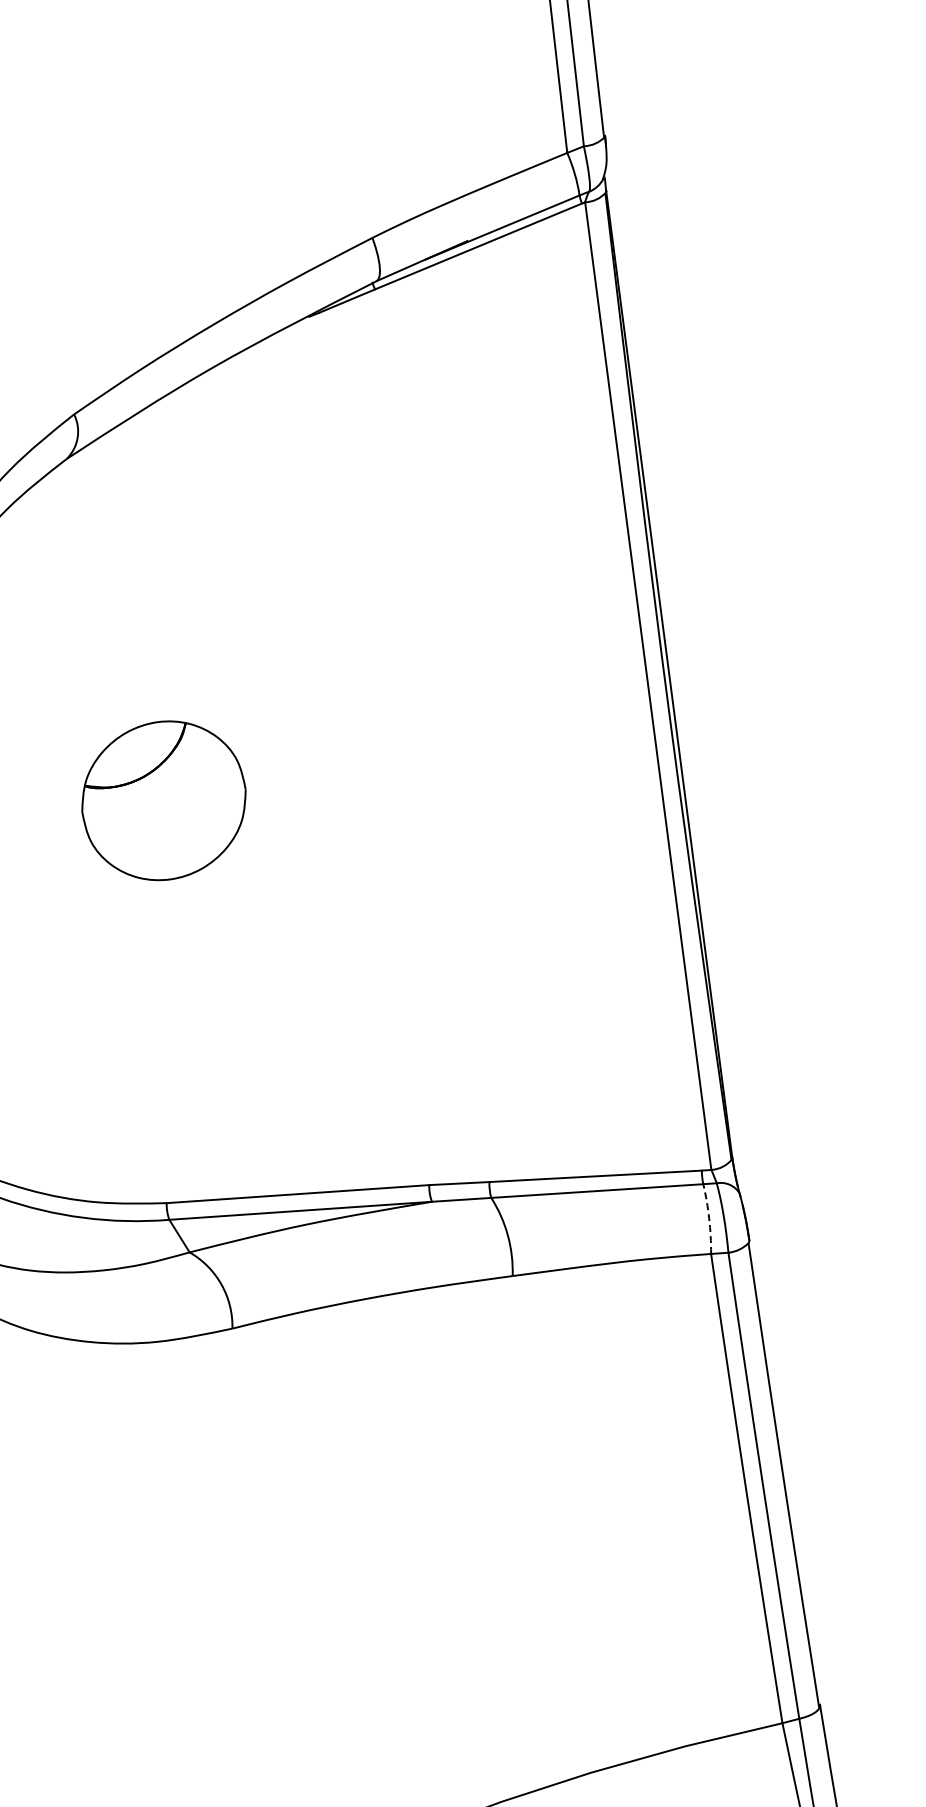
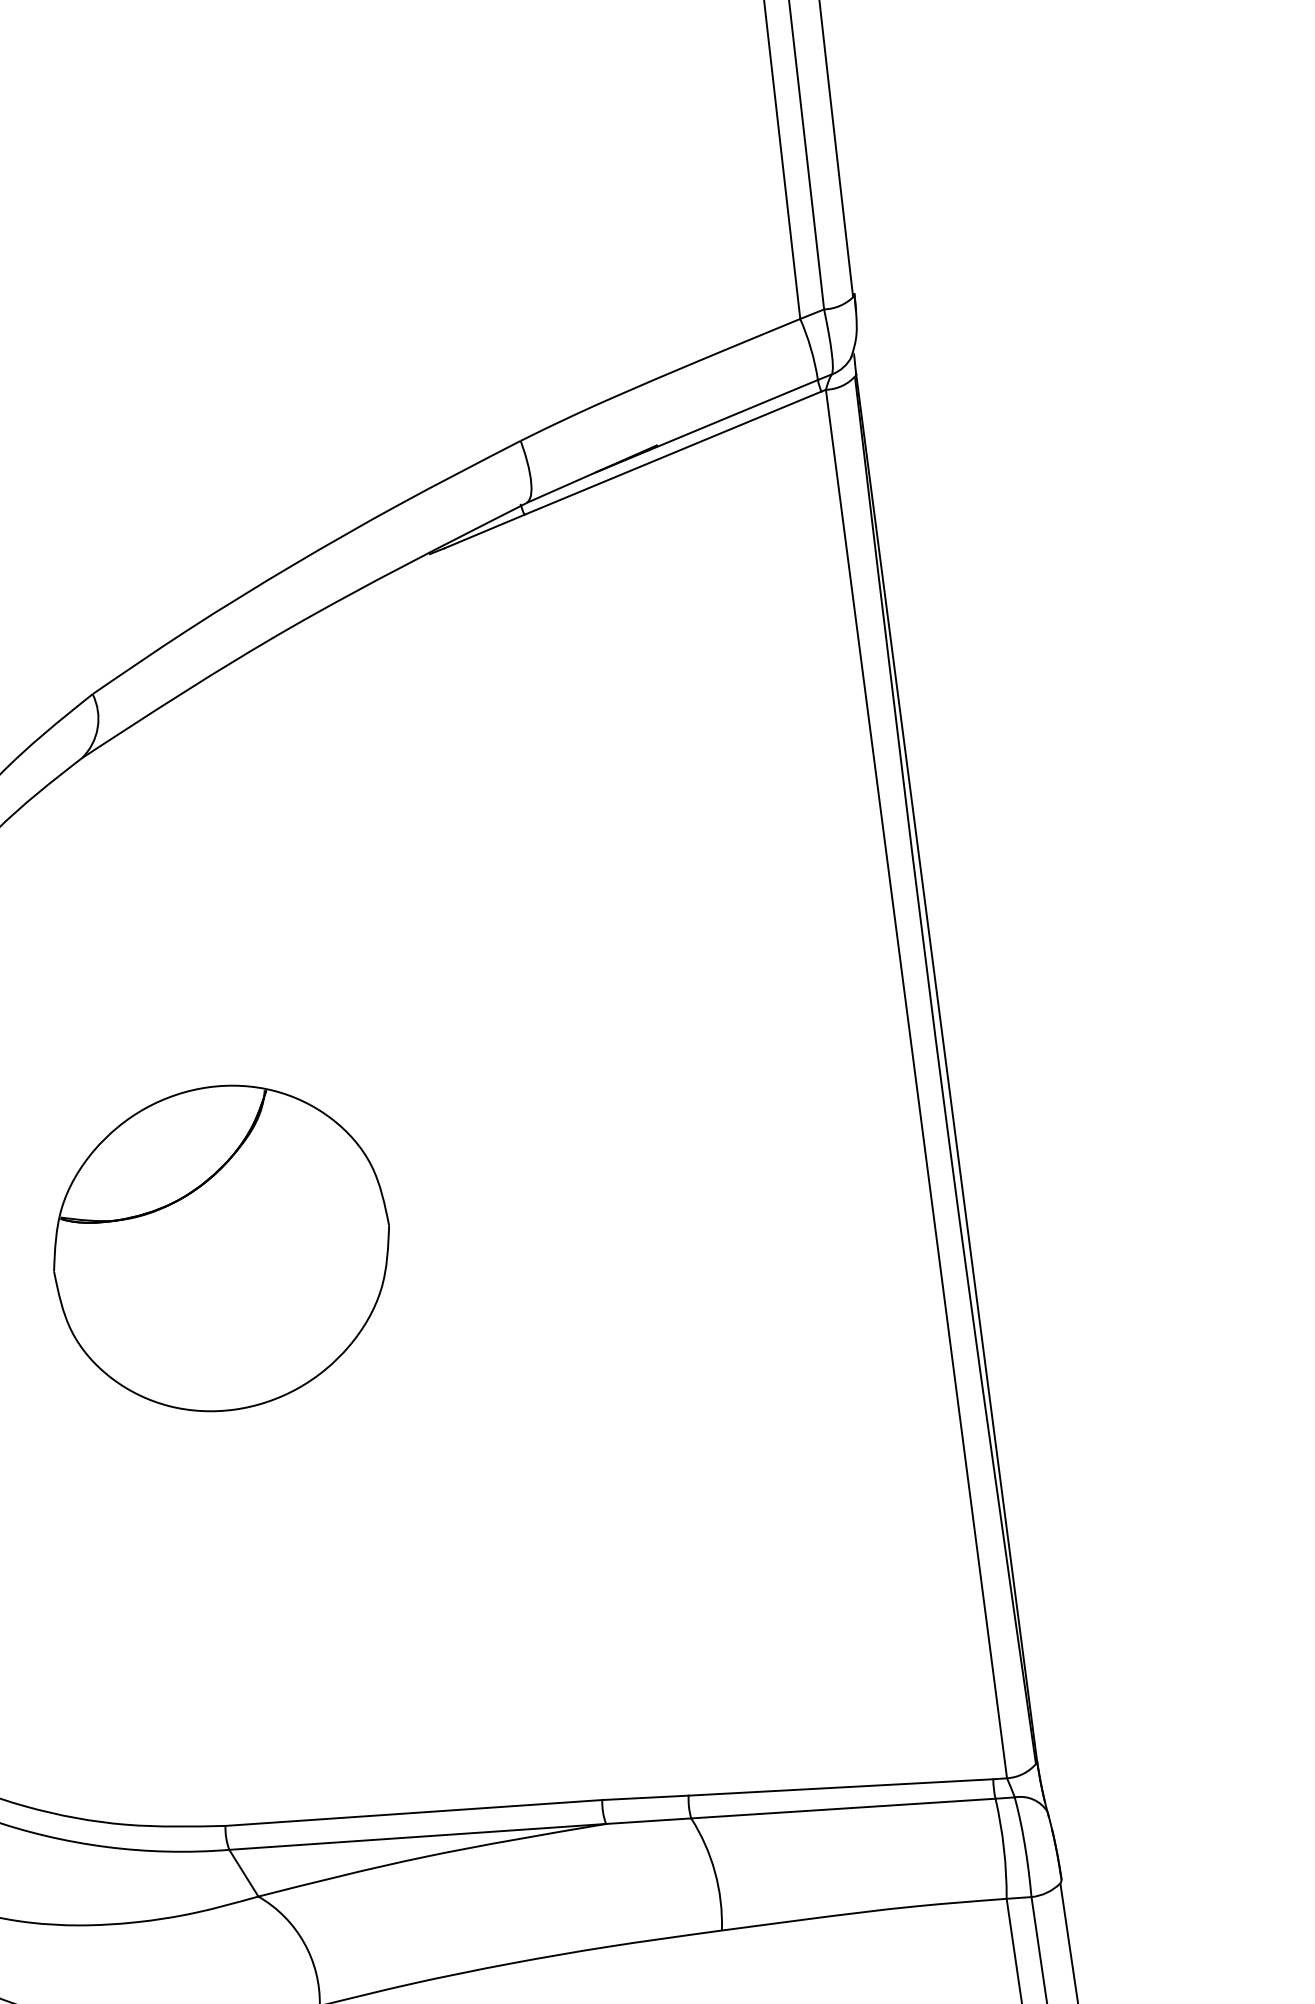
part: (163, 800) -> (220, 1248), size x1.43
arc: (709, 1218) -> (1004, 1847), dashed -> solid

